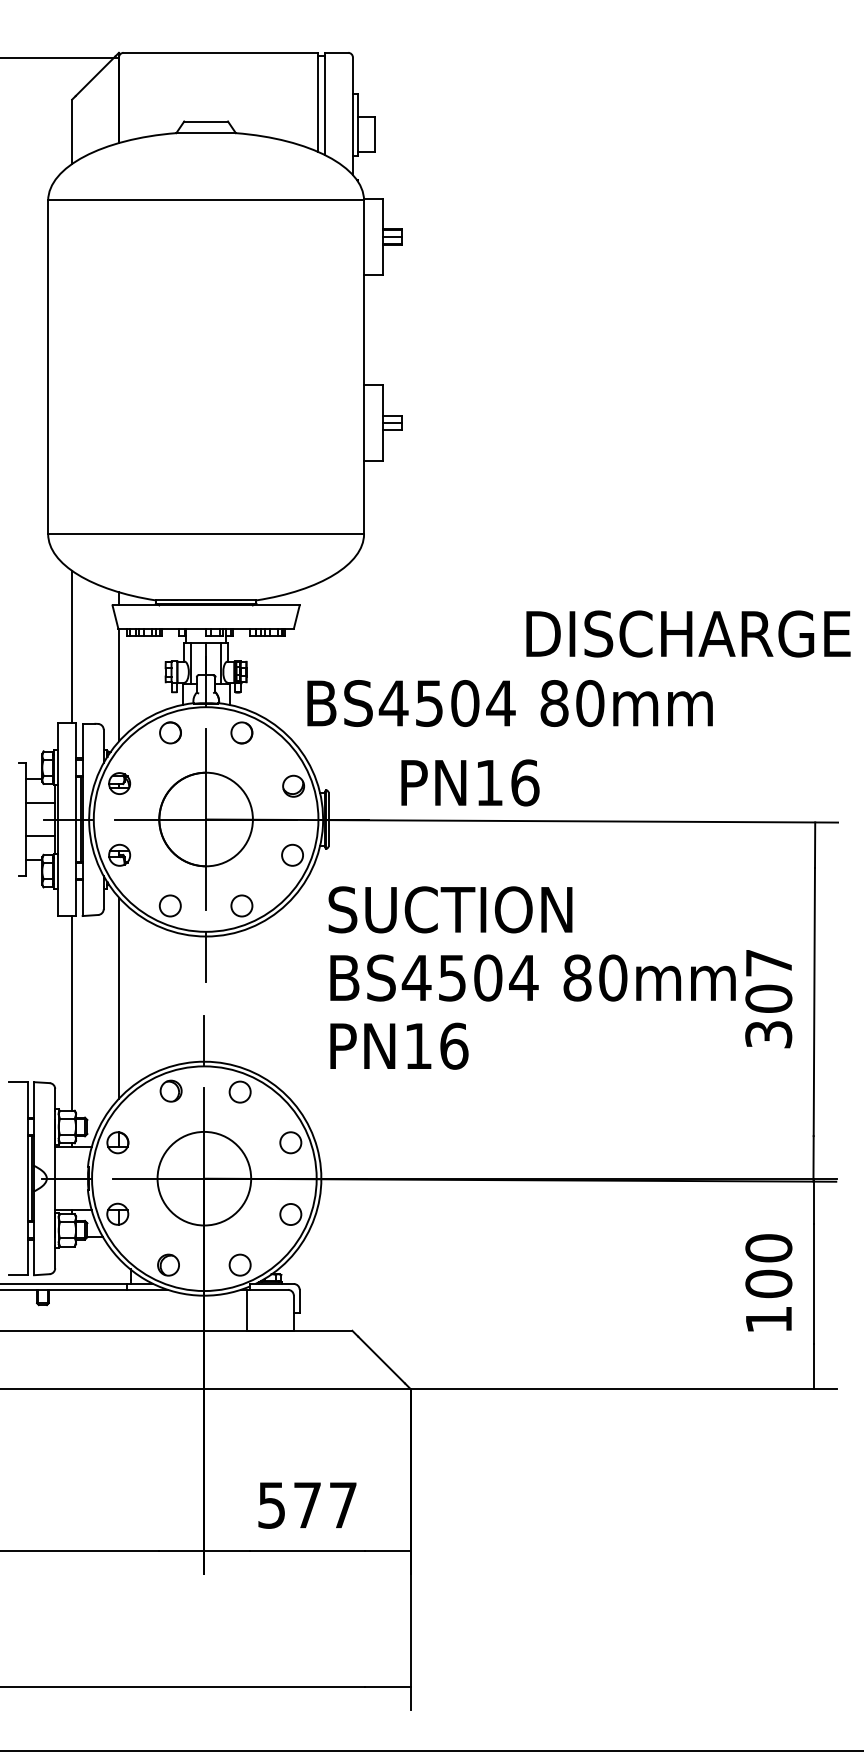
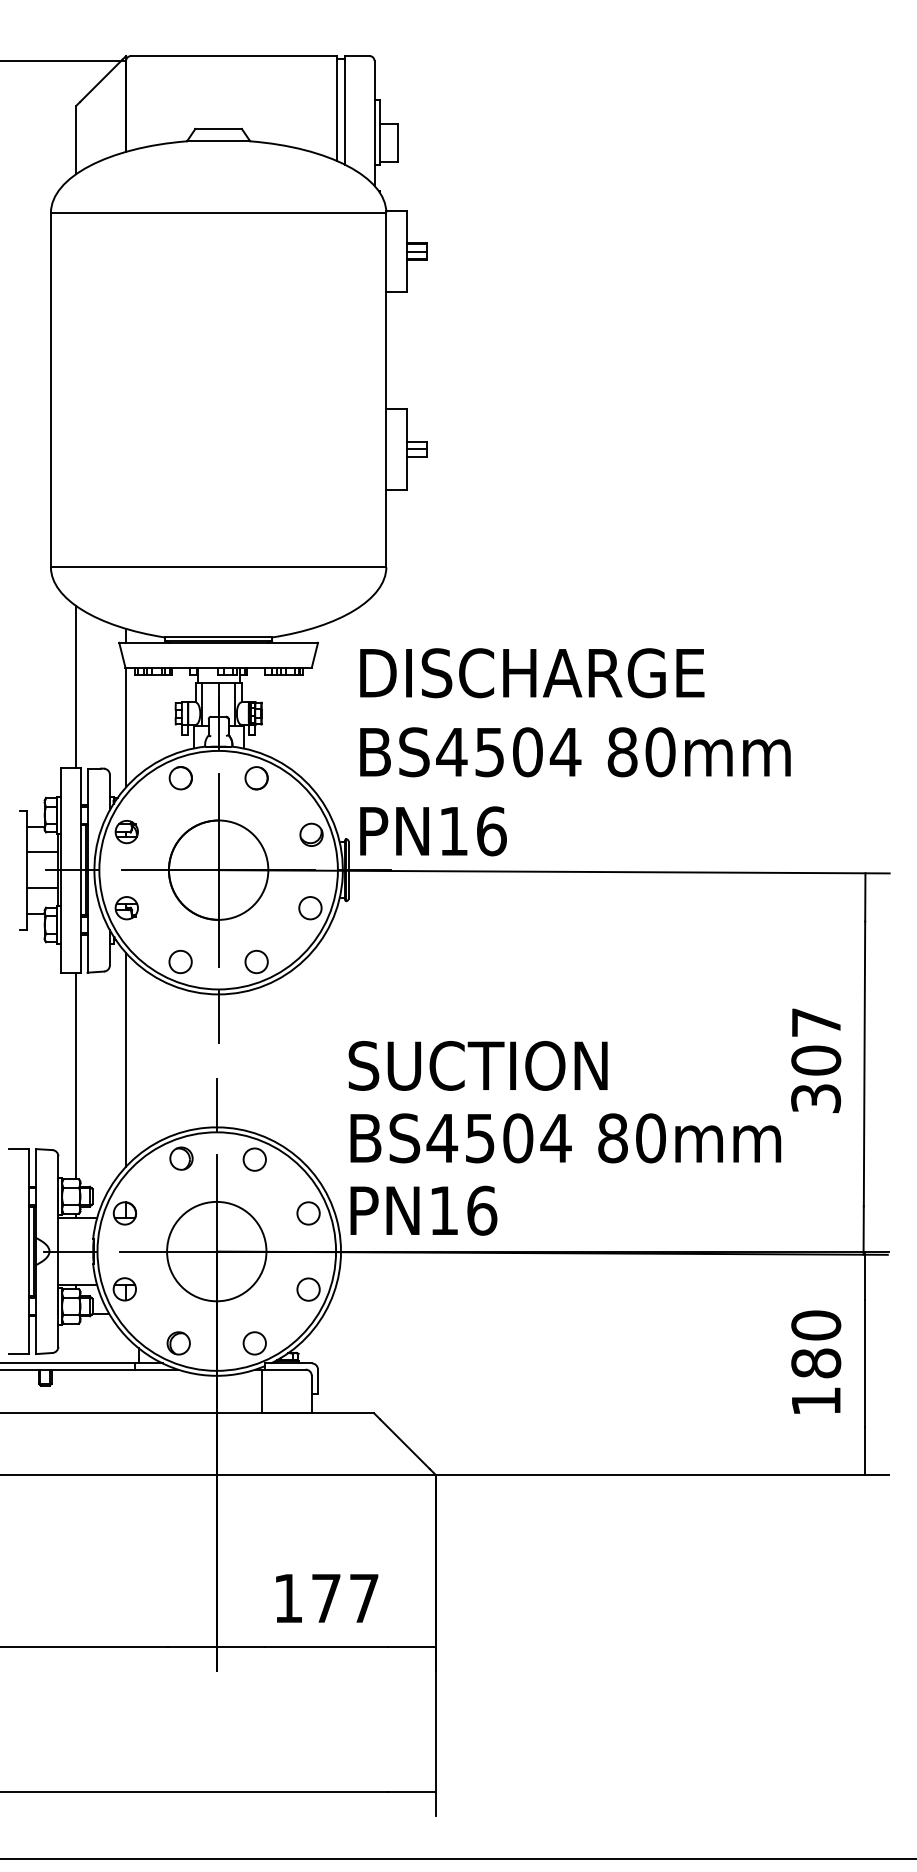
text: (688, 633) -> (532, 672), moved
text: (509, 703) -> (574, 752), moved
text: (470, 782) -> (433, 830), moved
text: (531, 977) -> (564, 1137), moved
text: (768, 1283) -> (815, 1362), 100 -> 180
text: (271, 1505) -> (288, 1598), 577 -> 177

